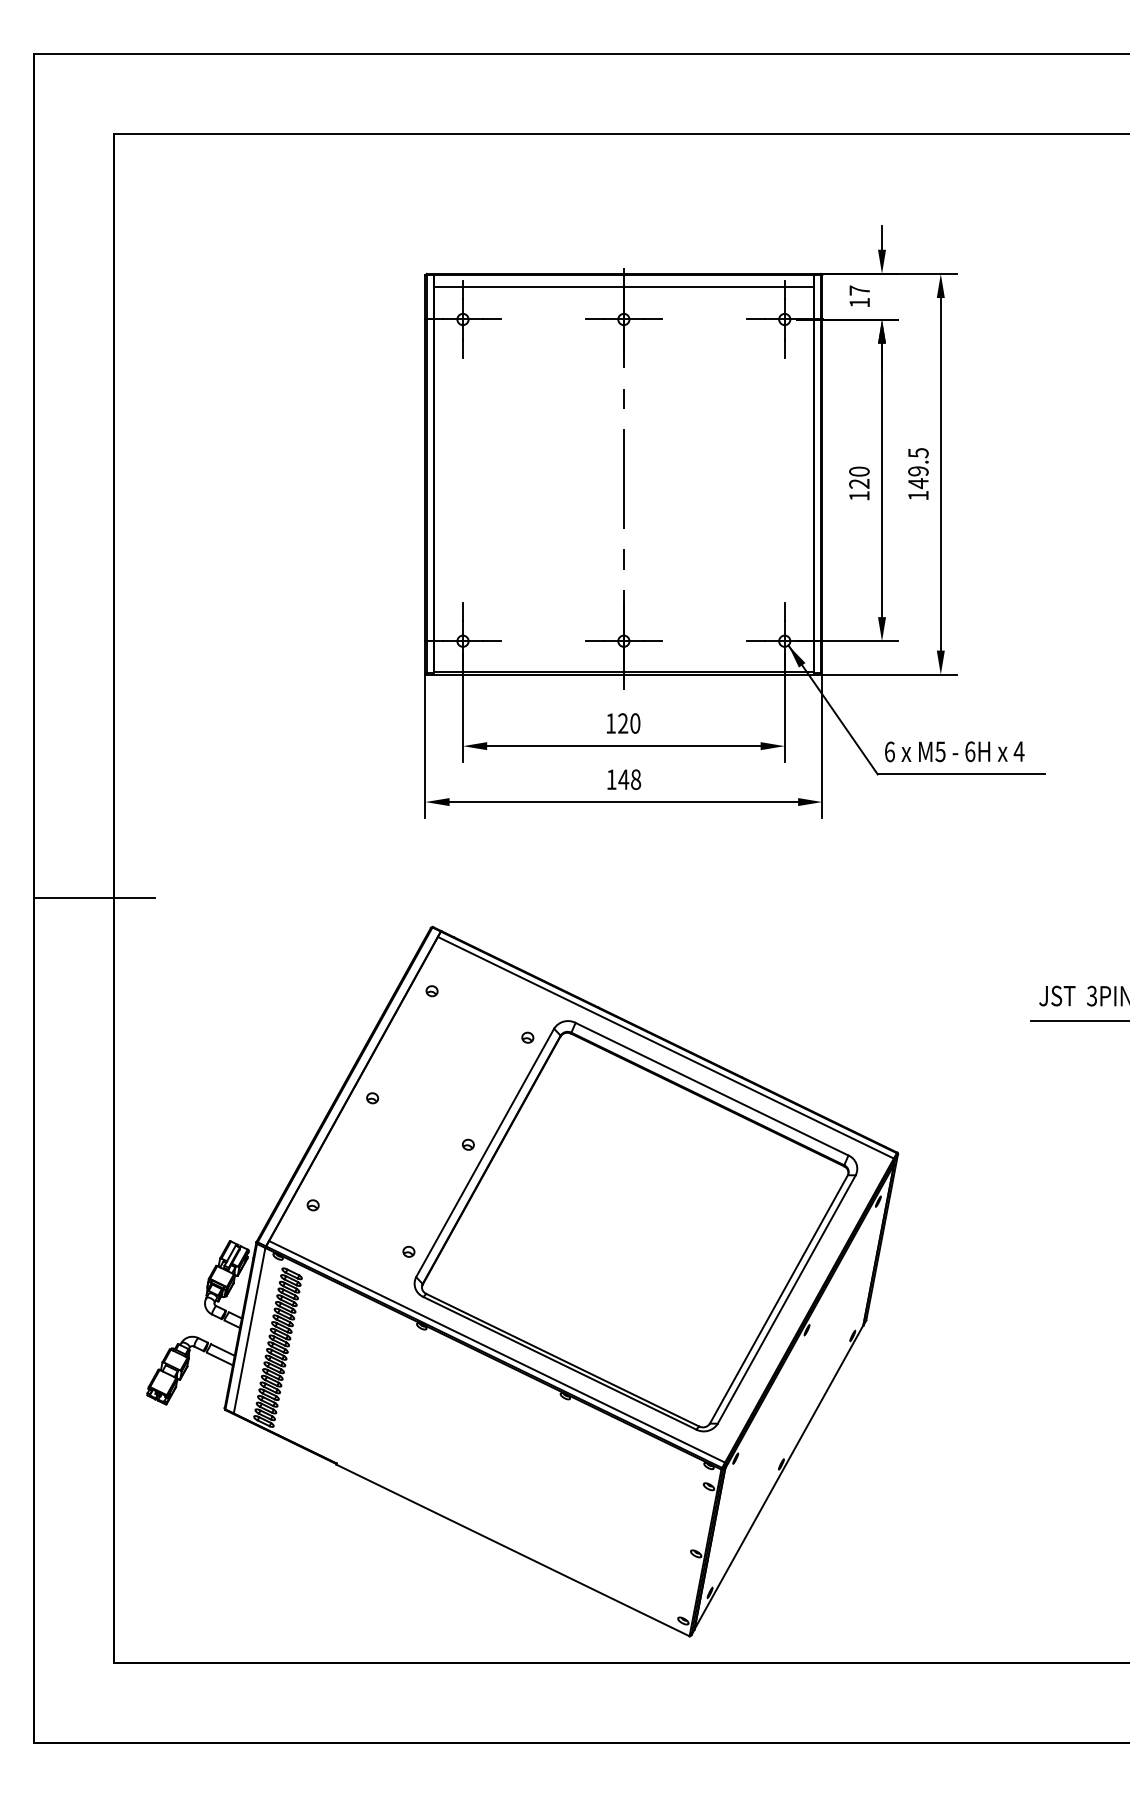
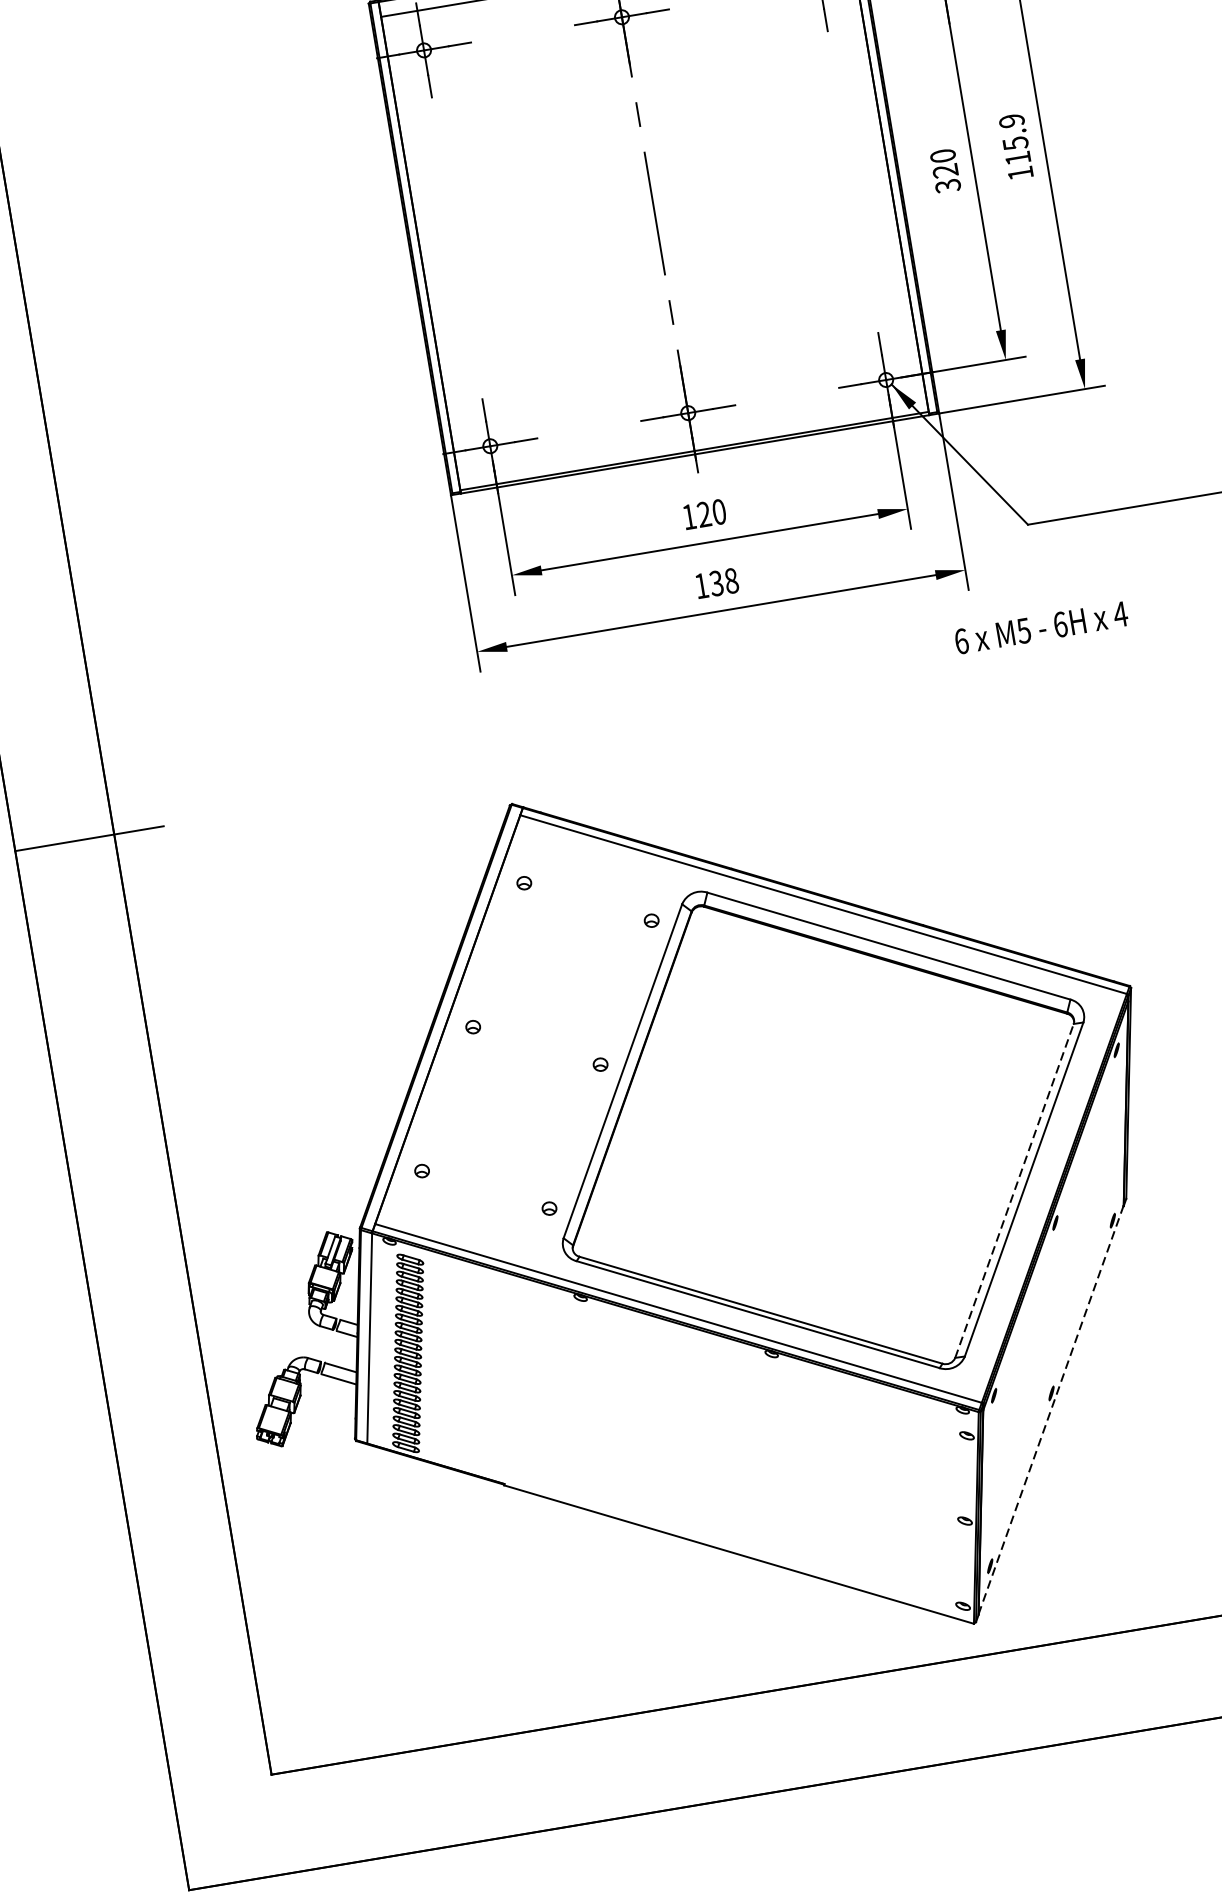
text: (918, 468) -> (1015, 139), 149.5 -> 115.9
text: (859, 496) -> (948, 186), 120 -> 320
text: (954, 751) -> (1041, 627), moved
text: (623, 779) -> (716, 583), 148 -> 138
line: (779, 1298) -> (1014, 1189), solid -> dashed
line: (778, 1477) -> (1050, 1410), solid -> dashed

